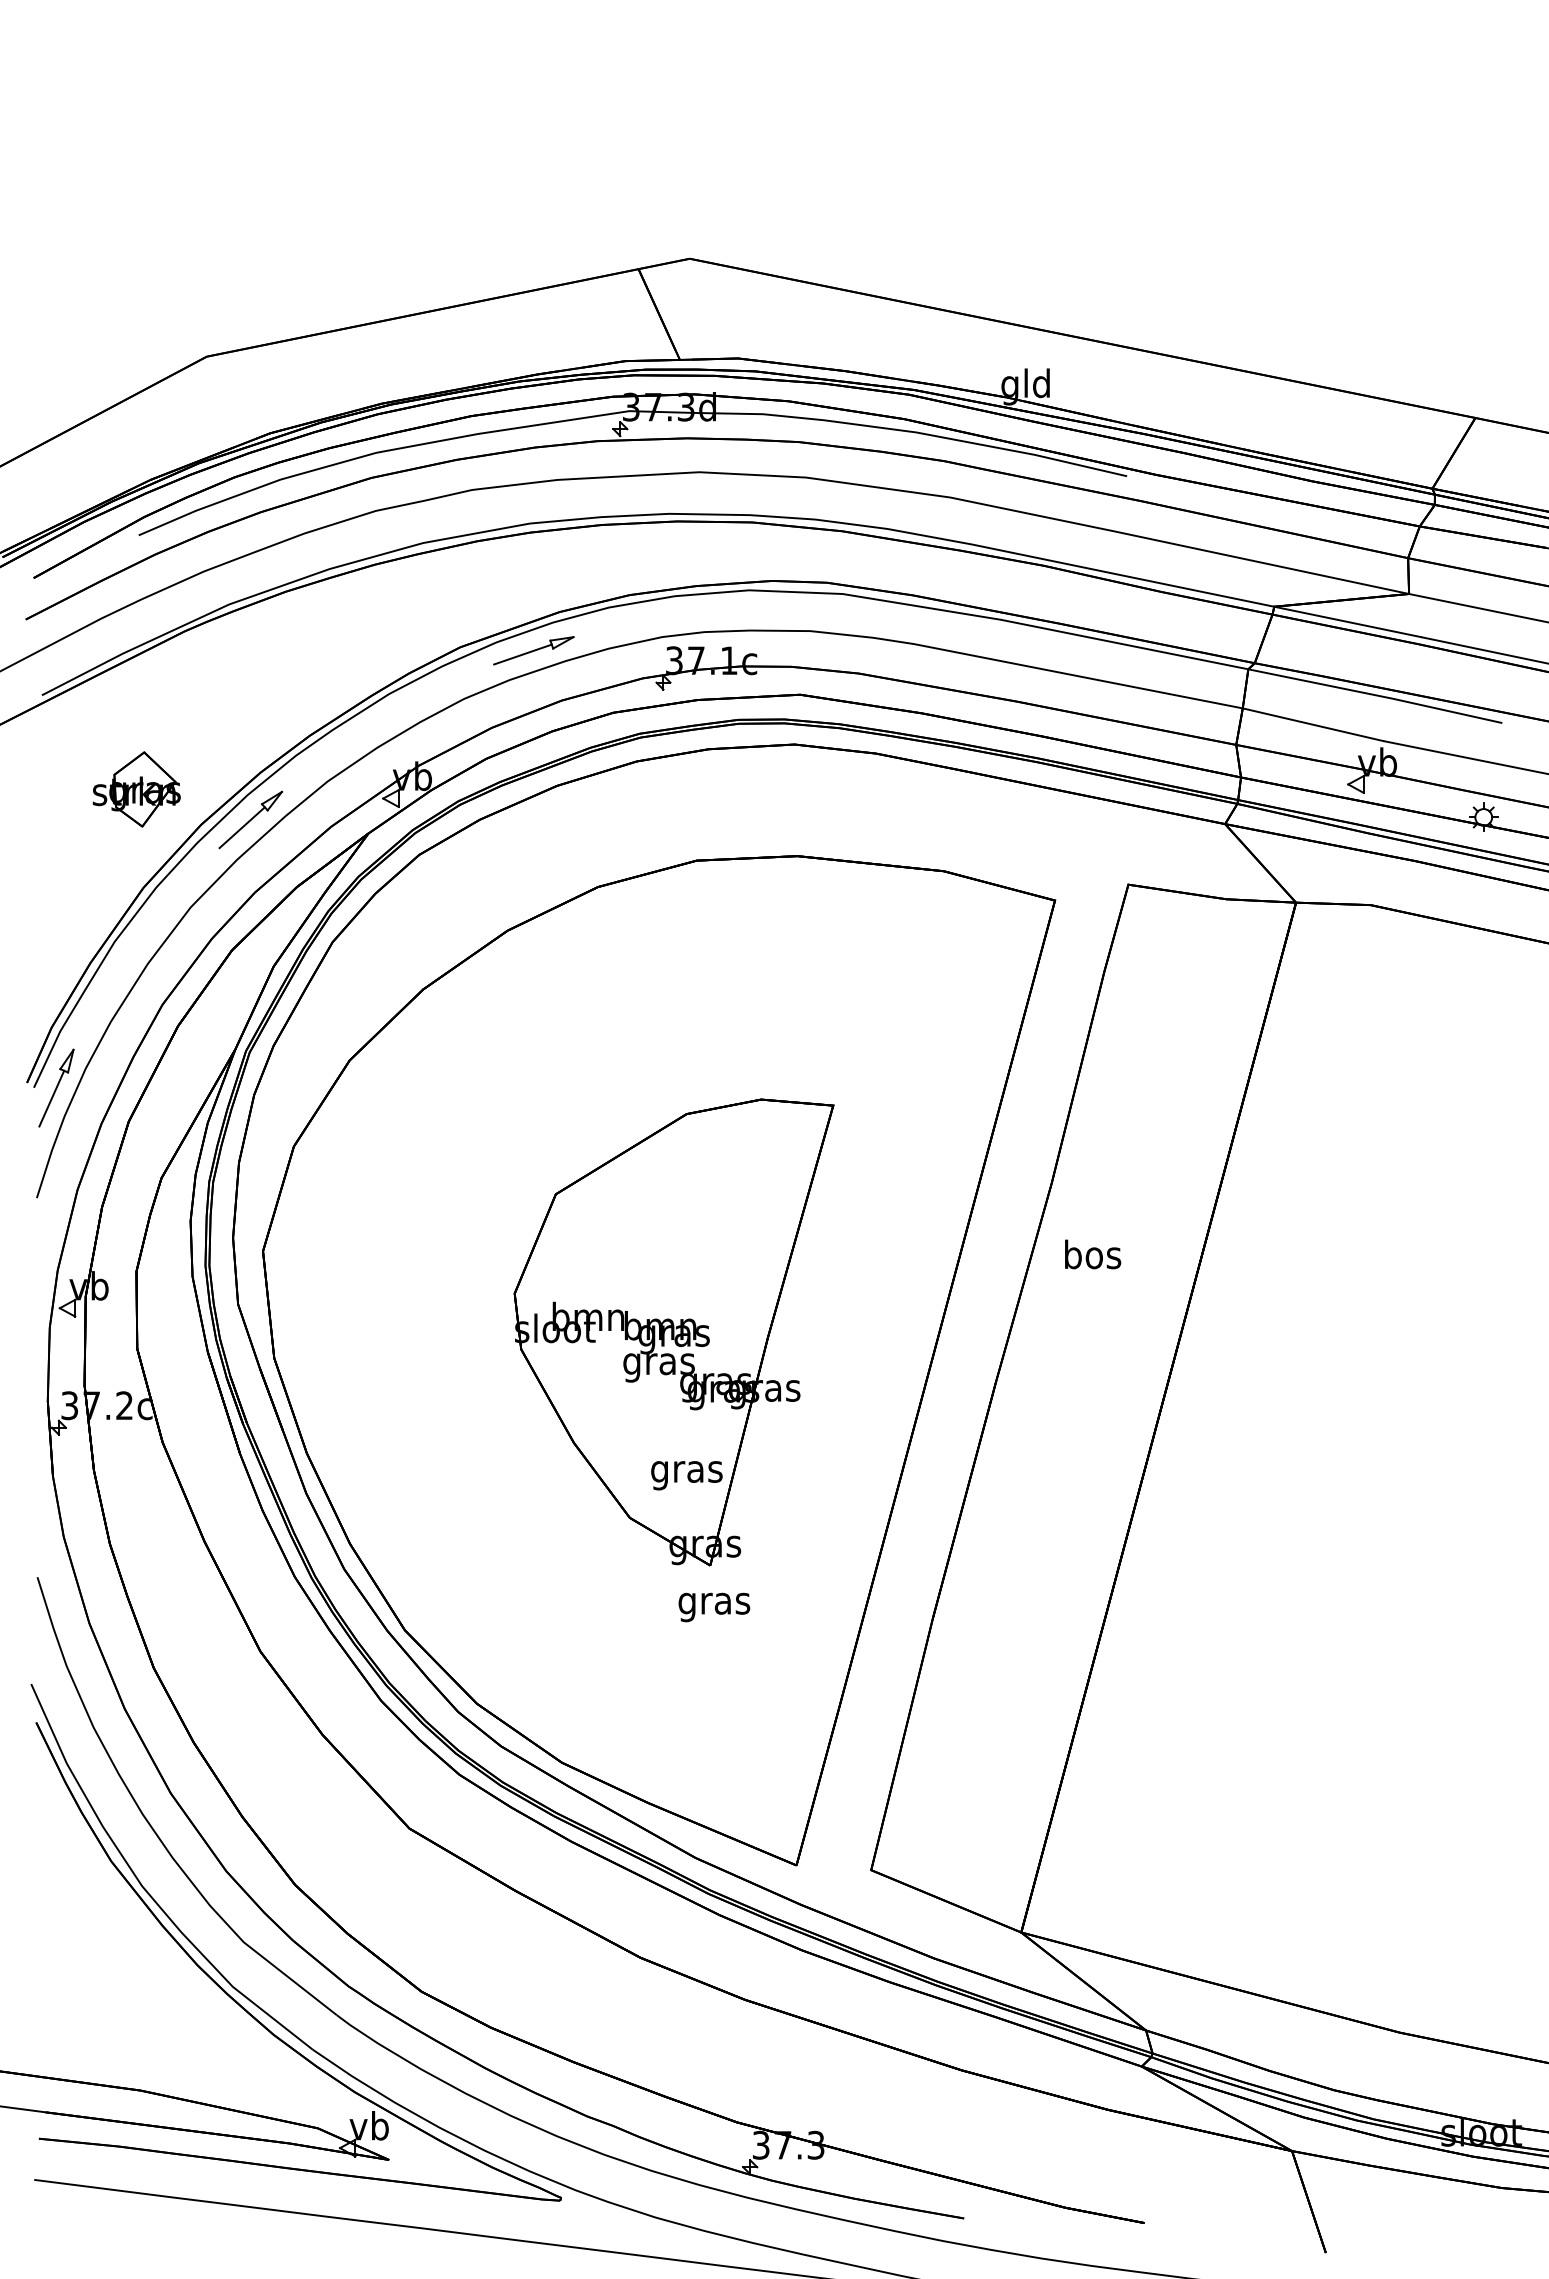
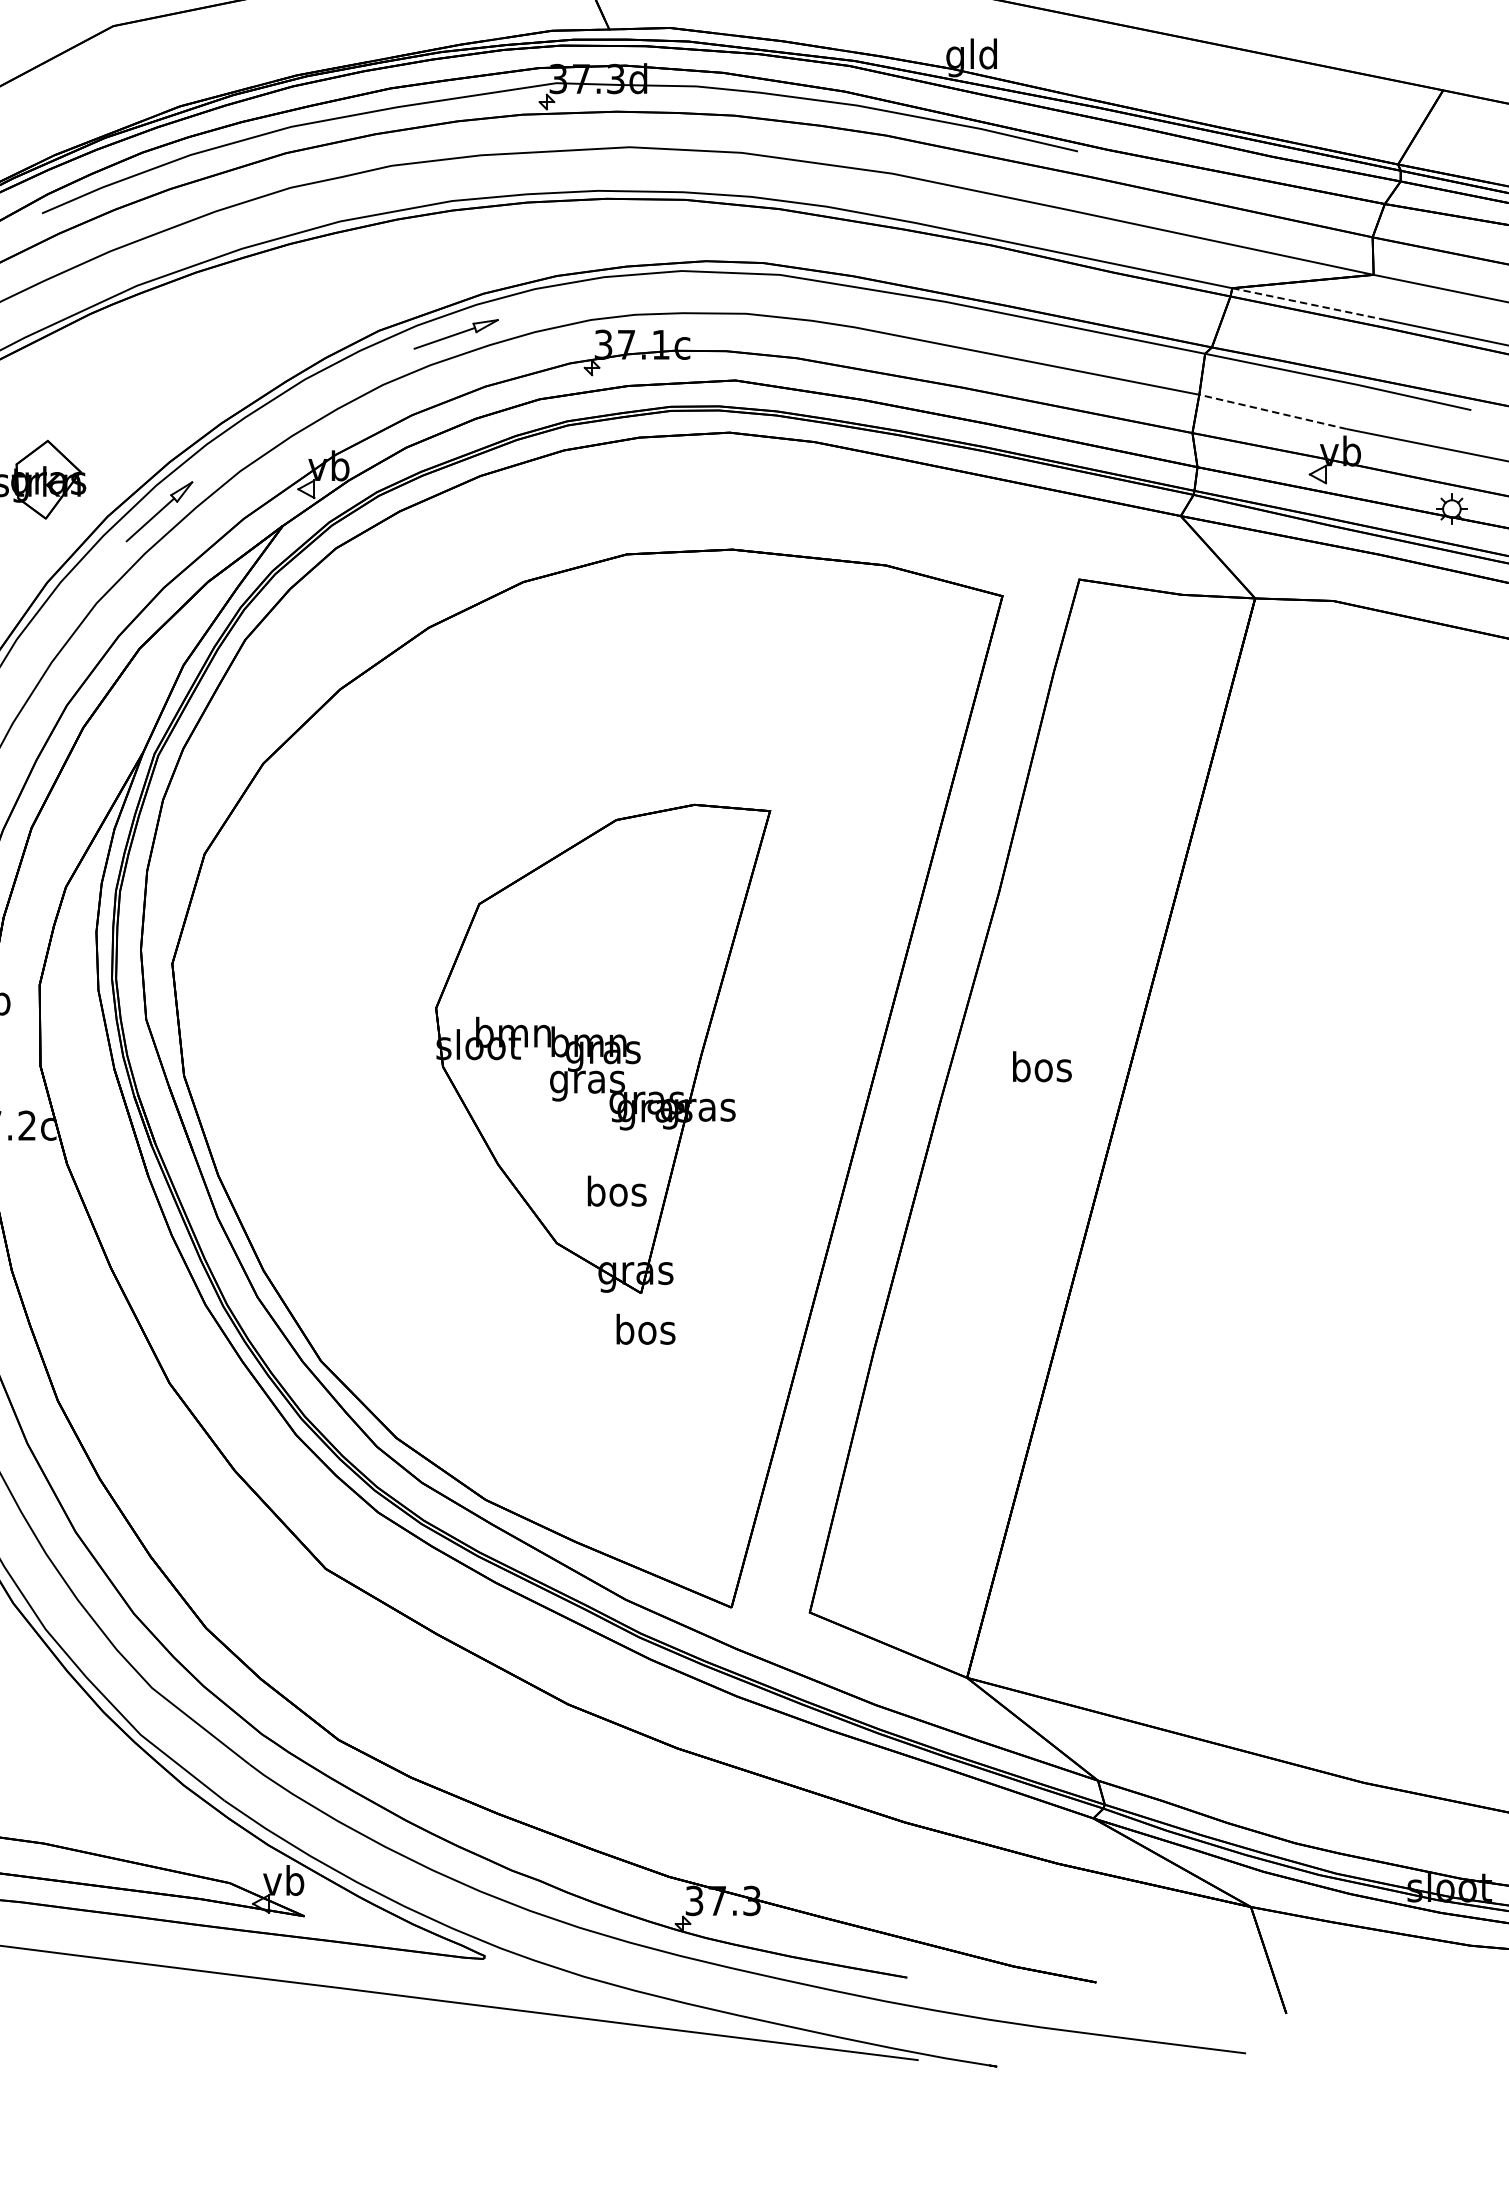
line: (1347, 621) -> (1309, 303), solid -> dashed
line: (1312, 724) -> (1272, 411), solid -> dashed
text: (1093, 1254) -> (1042, 1066), moved
text: (686, 1471) -> (616, 1194), gras -> bos
text: (714, 1603) -> (645, 1333), gras -> bos

